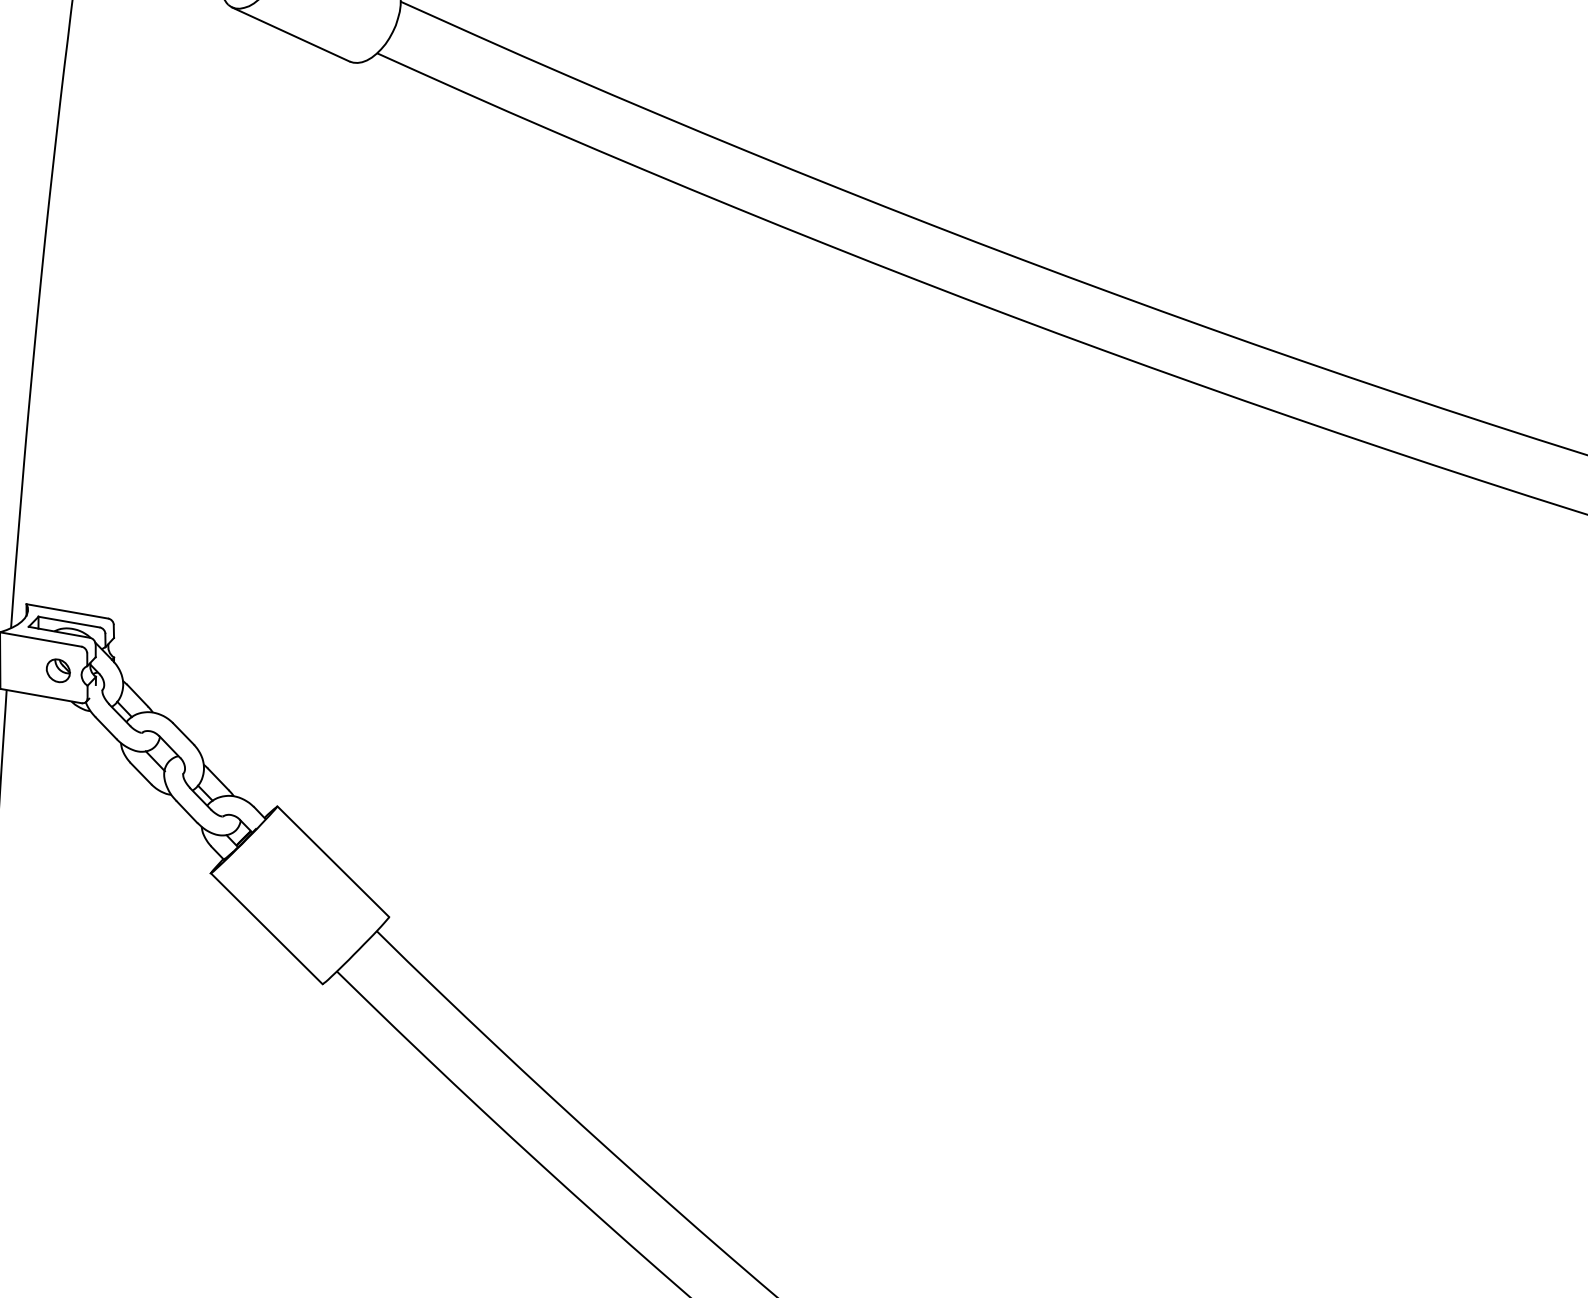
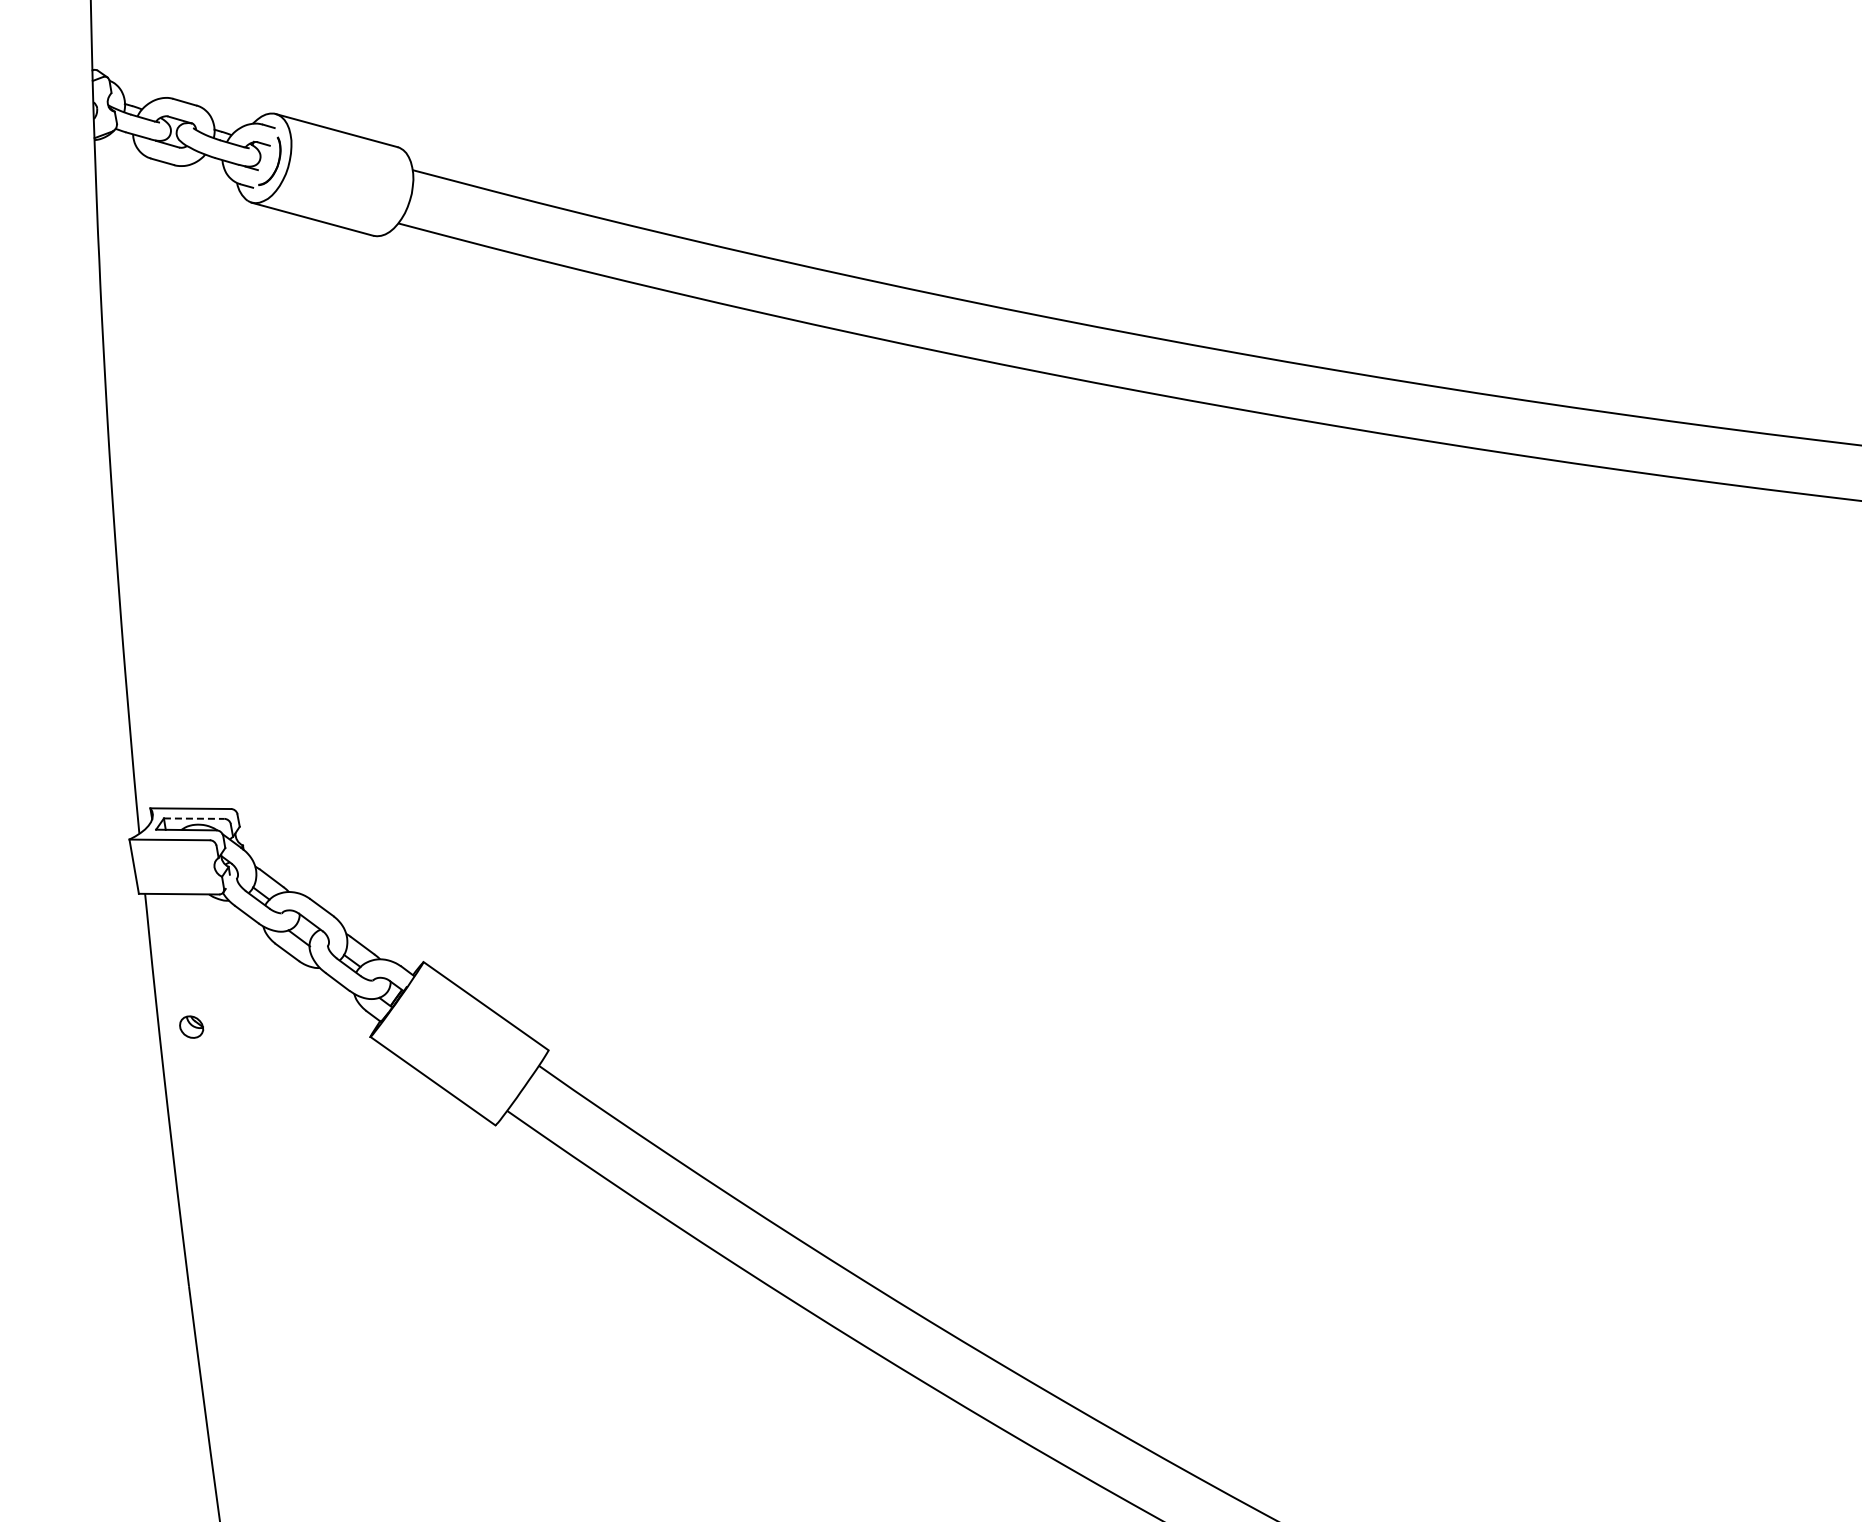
line: (69, 621) -> (194, 818), solid -> dashed
part: (58, 670) -> (191, 1026), moved

